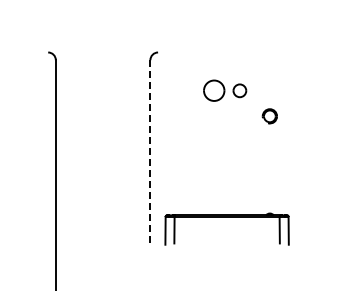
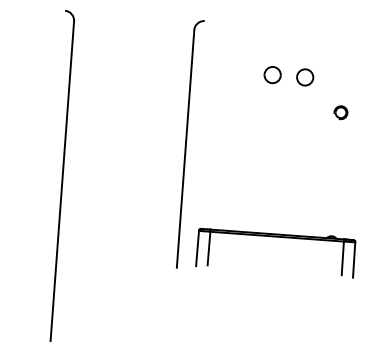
part: (214, 90) -> (272, 74), size x0.62
part: (269, 116) -> (340, 112), size x0.71
line: (150, 154) -> (185, 150), dashed -> solid

